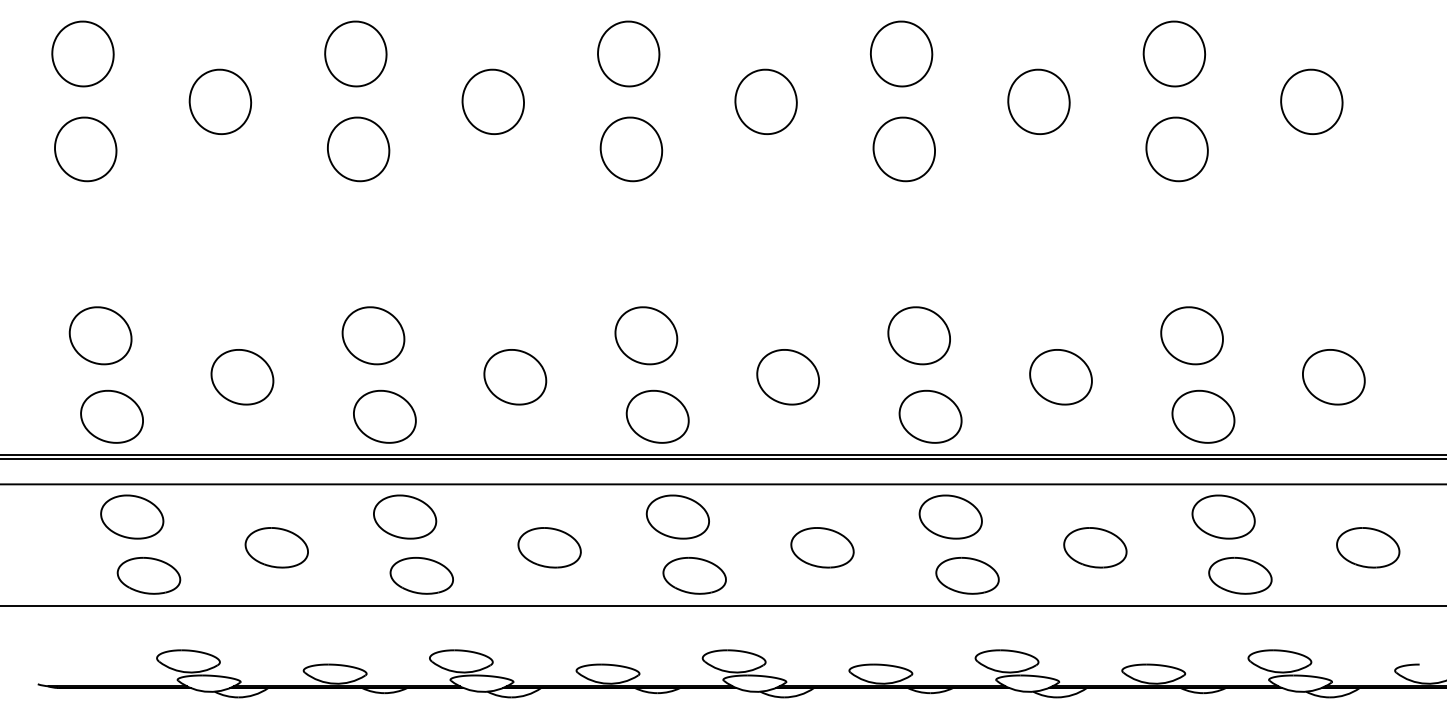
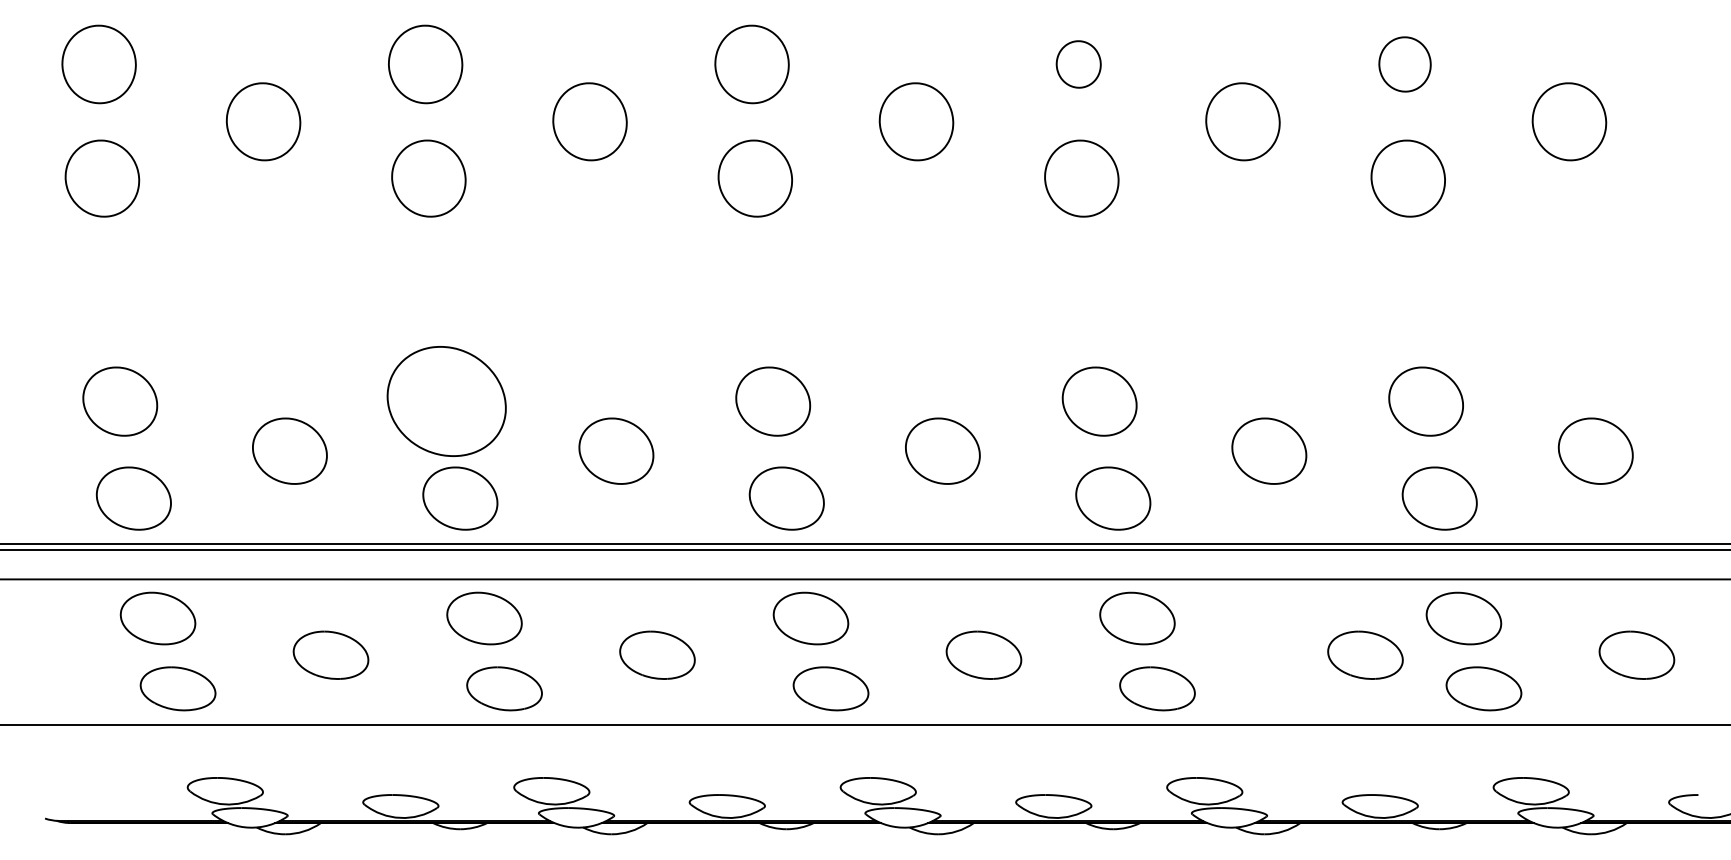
part: (901, 53) -> (1078, 63), size x0.6
part: (1174, 53) -> (1405, 63), size x0.7
part: (373, 335) -> (446, 401), size x1.6
part: (1095, 547) -> (1365, 654), moved

